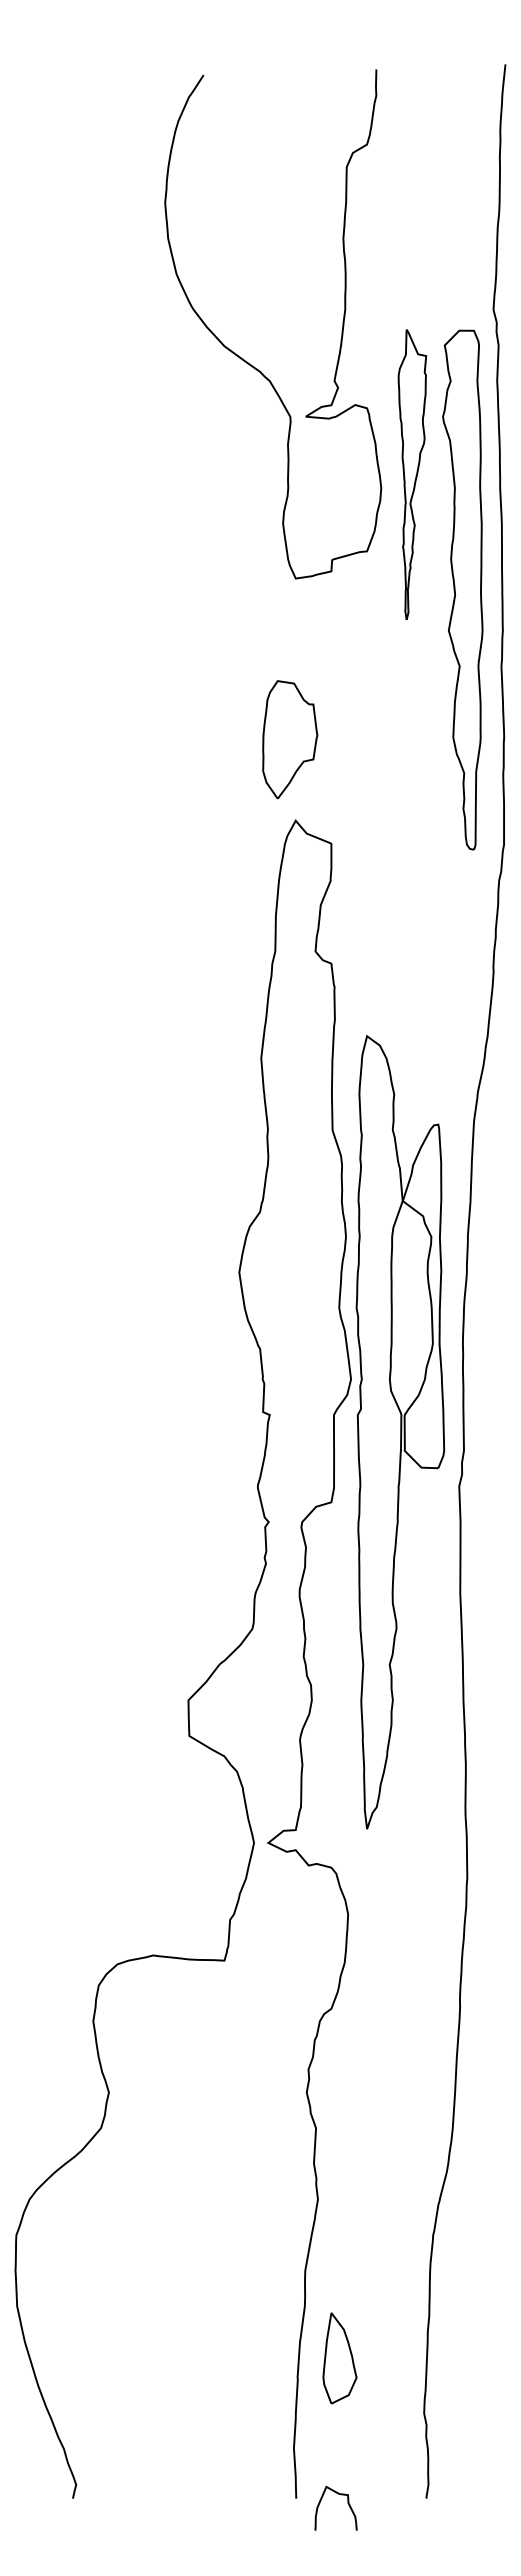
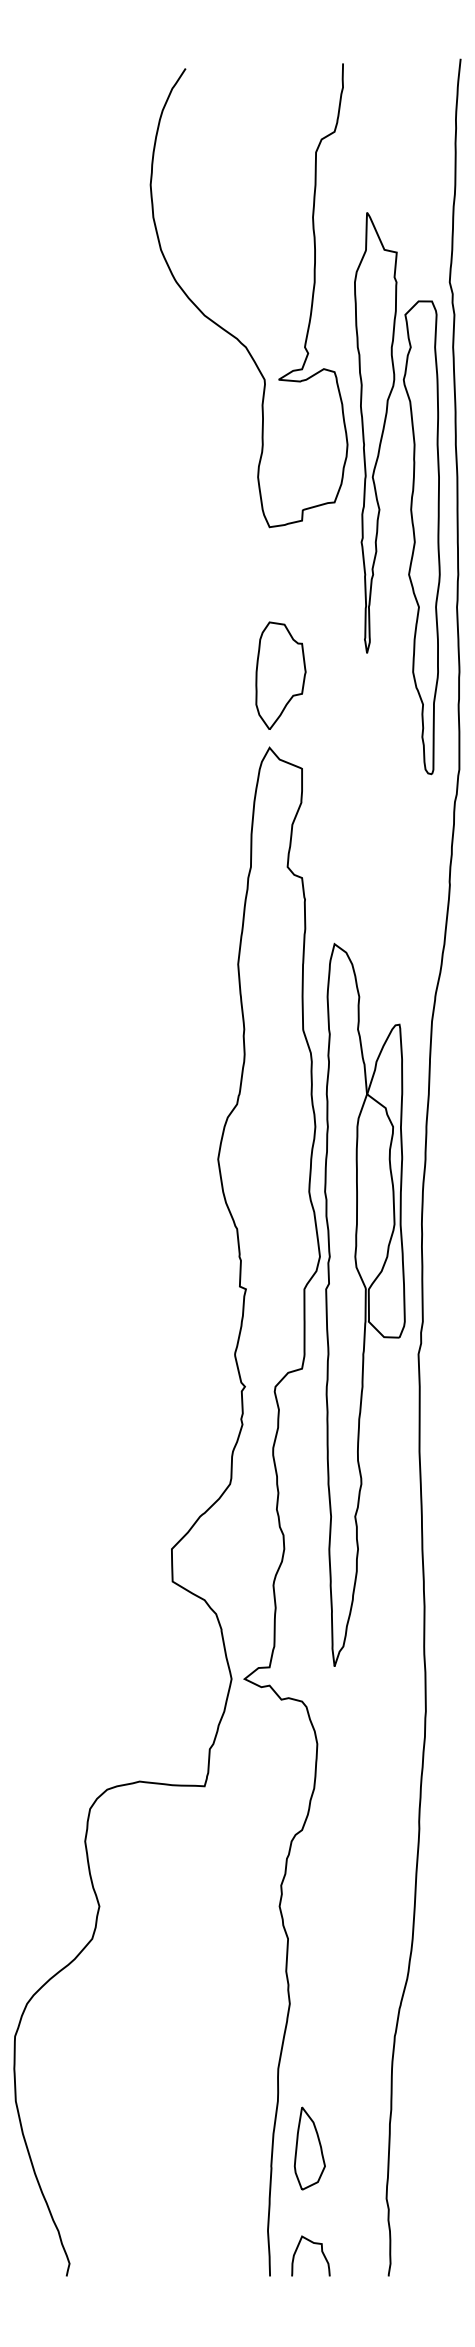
part: (412, 474) -> (375, 432), size x1.67
part: (290, 739) -> (281, 675), moved
curve: (347, 2503) -> (321, 2251), moved

